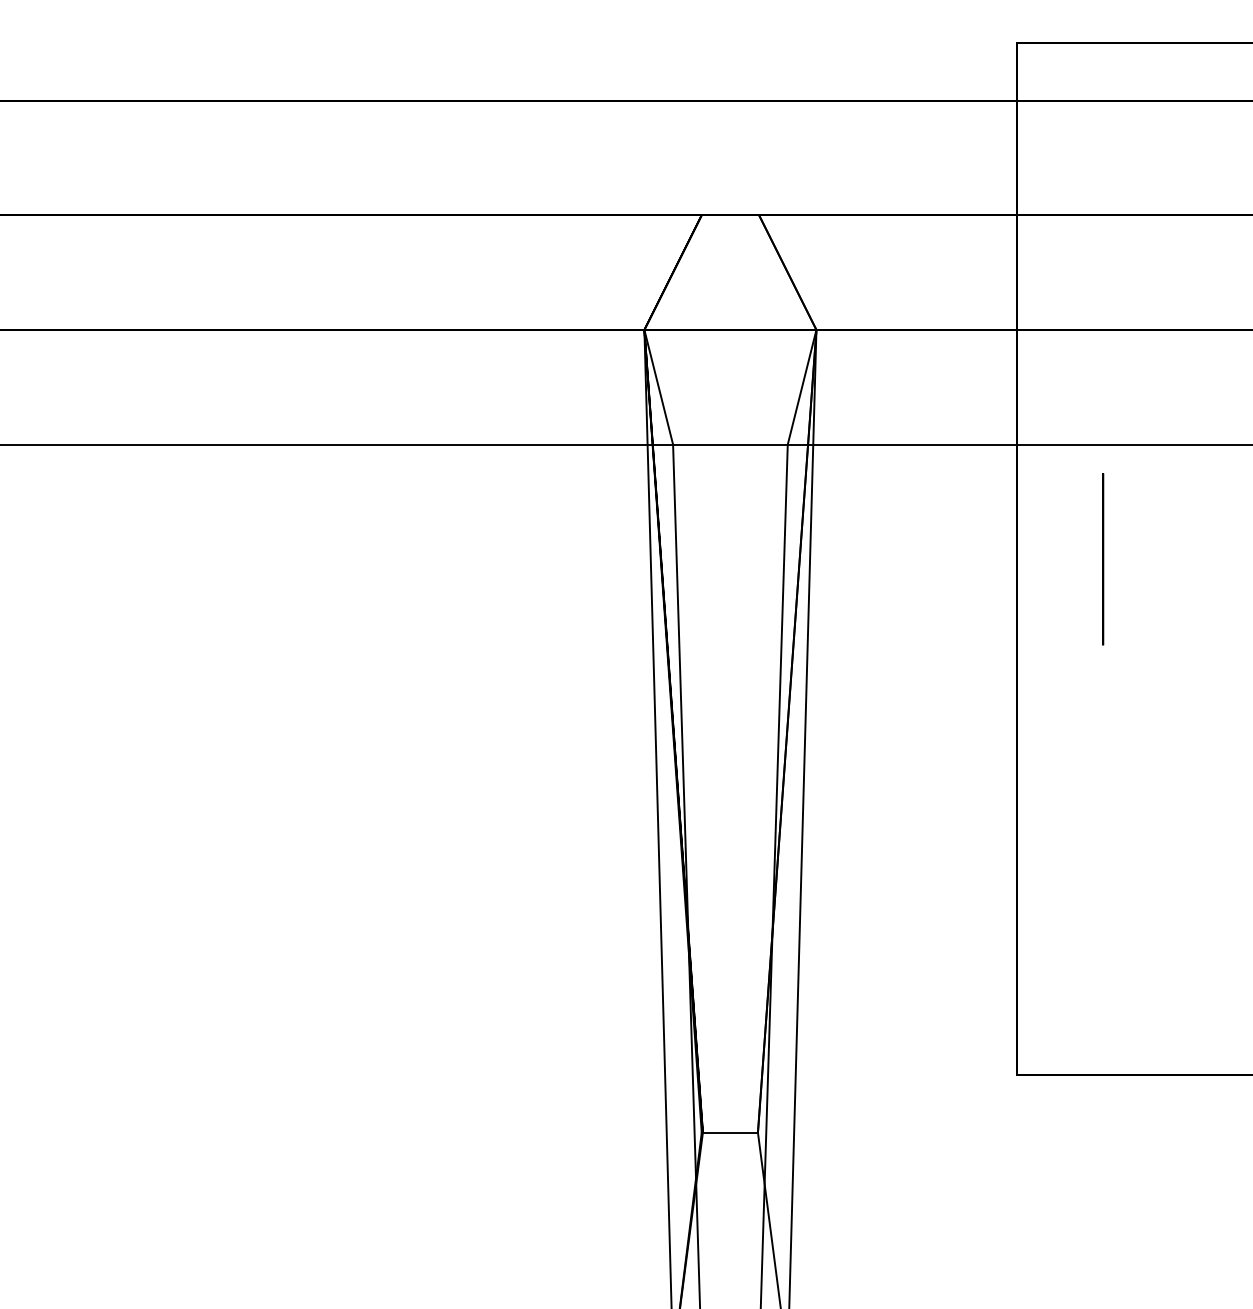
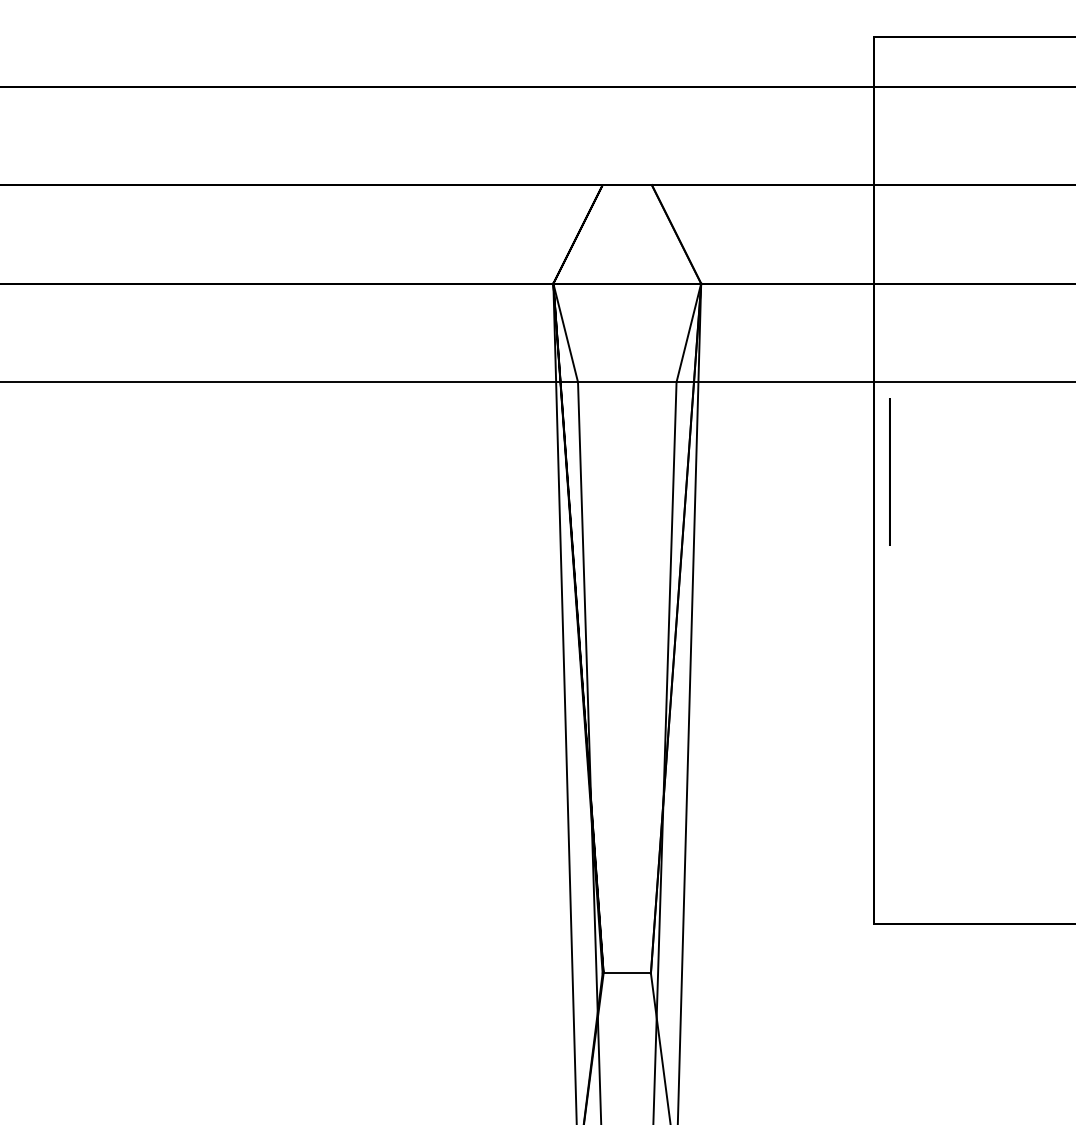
circle: (1103, 559) -> (890, 472), moved

